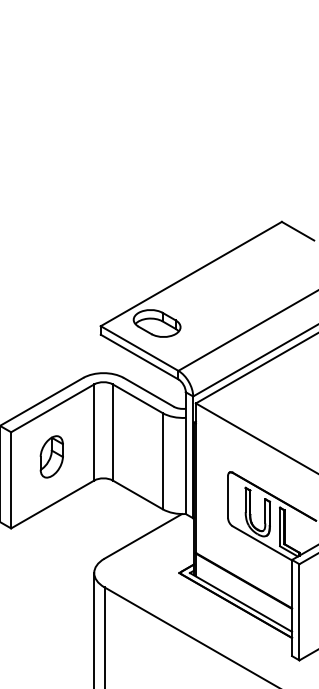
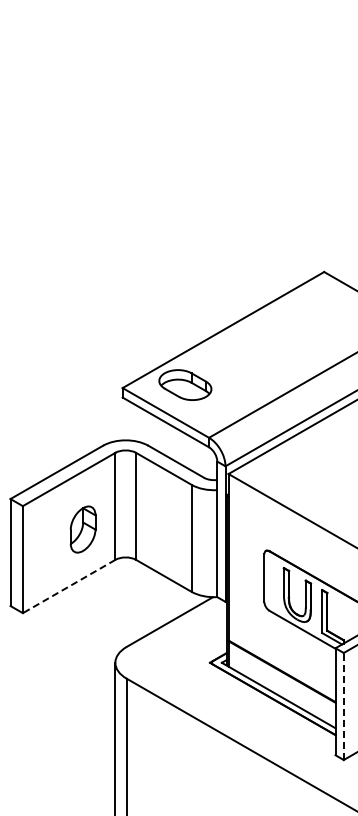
part: (51, 456) -> (82, 529), moved
line: (52, 504) -> (68, 586), solid -> dashed
line: (299, 612) -> (343, 706), solid -> dashed

